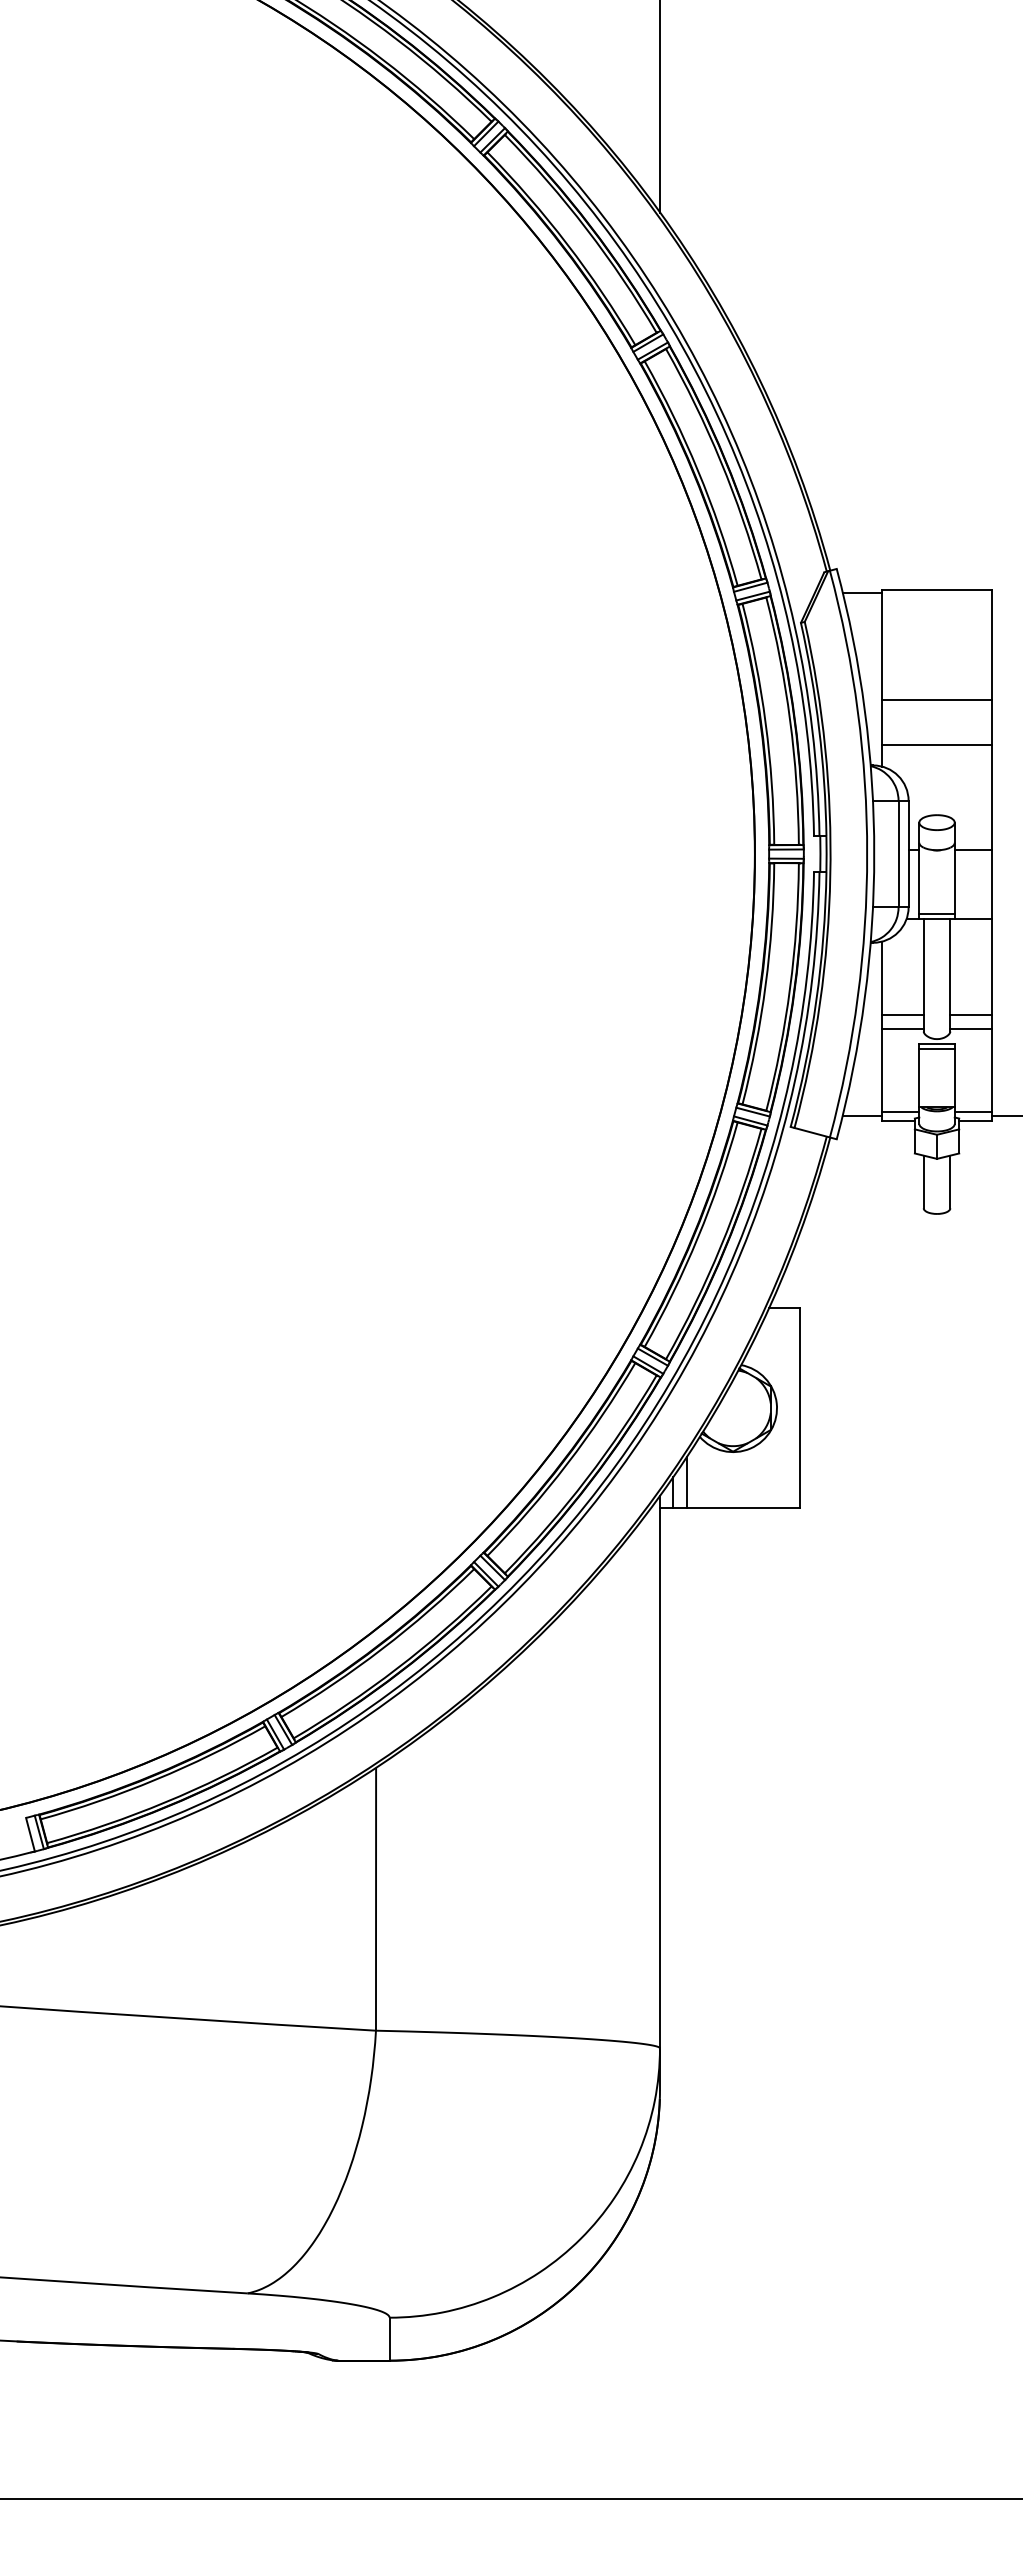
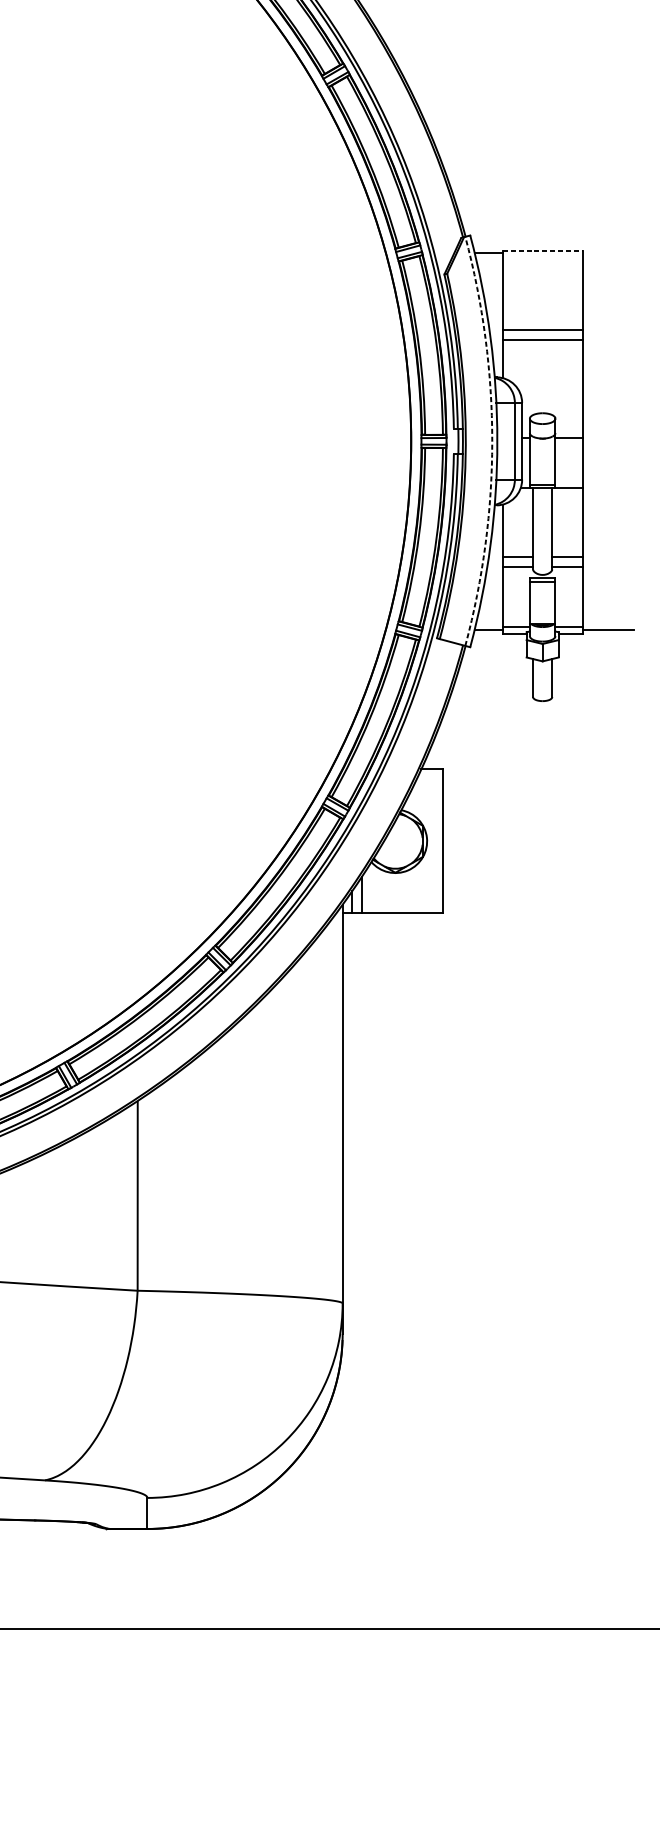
line: (937, 590) -> (543, 251), solid -> dashed
line: (936, 745) -> (542, 339), moved
arc: (867, 854) -> (492, 441), solid -> dashed

